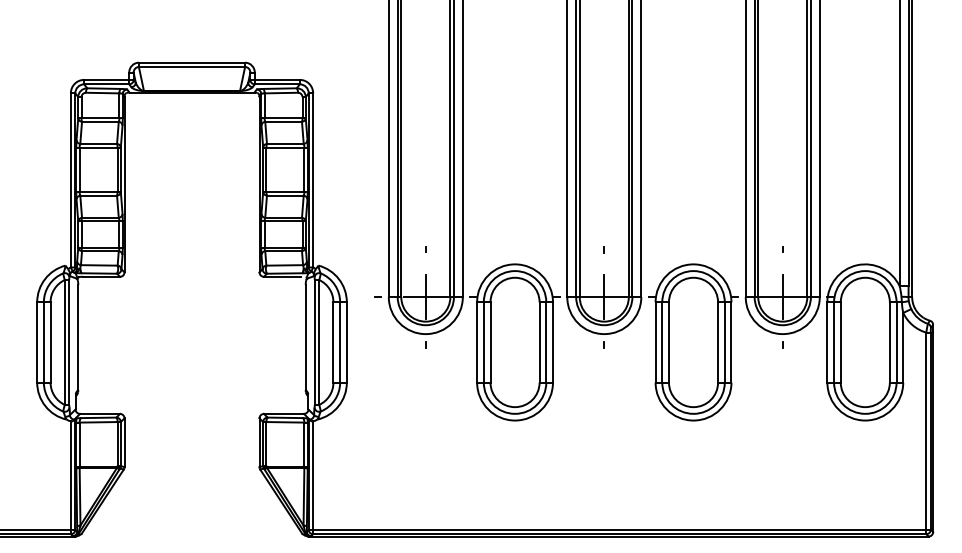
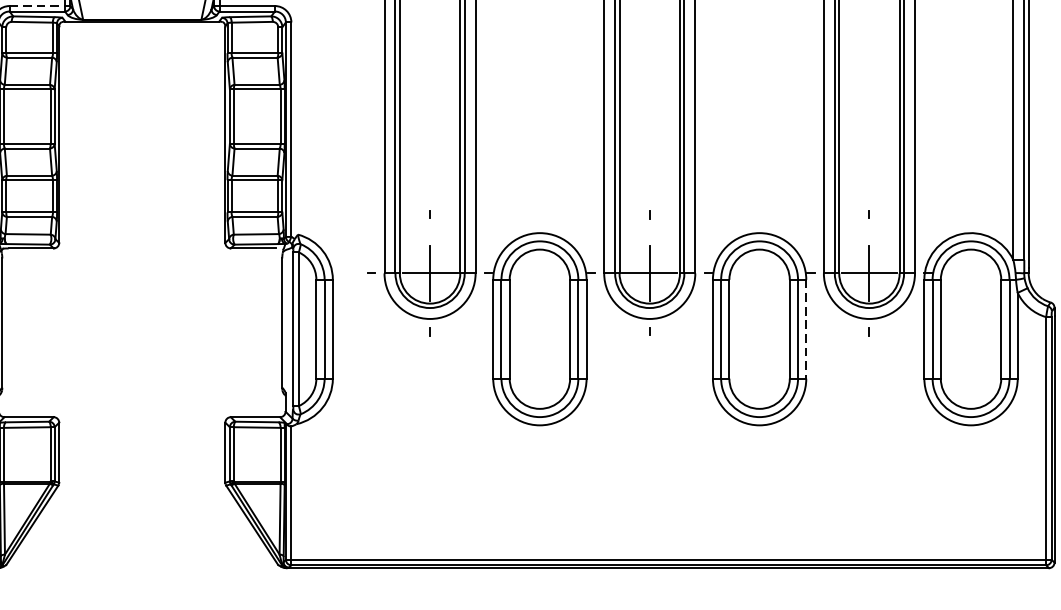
line: (107, 79) -> (38, 5), solid -> dashed
line: (731, 342) -> (806, 329), solid -> dashed

